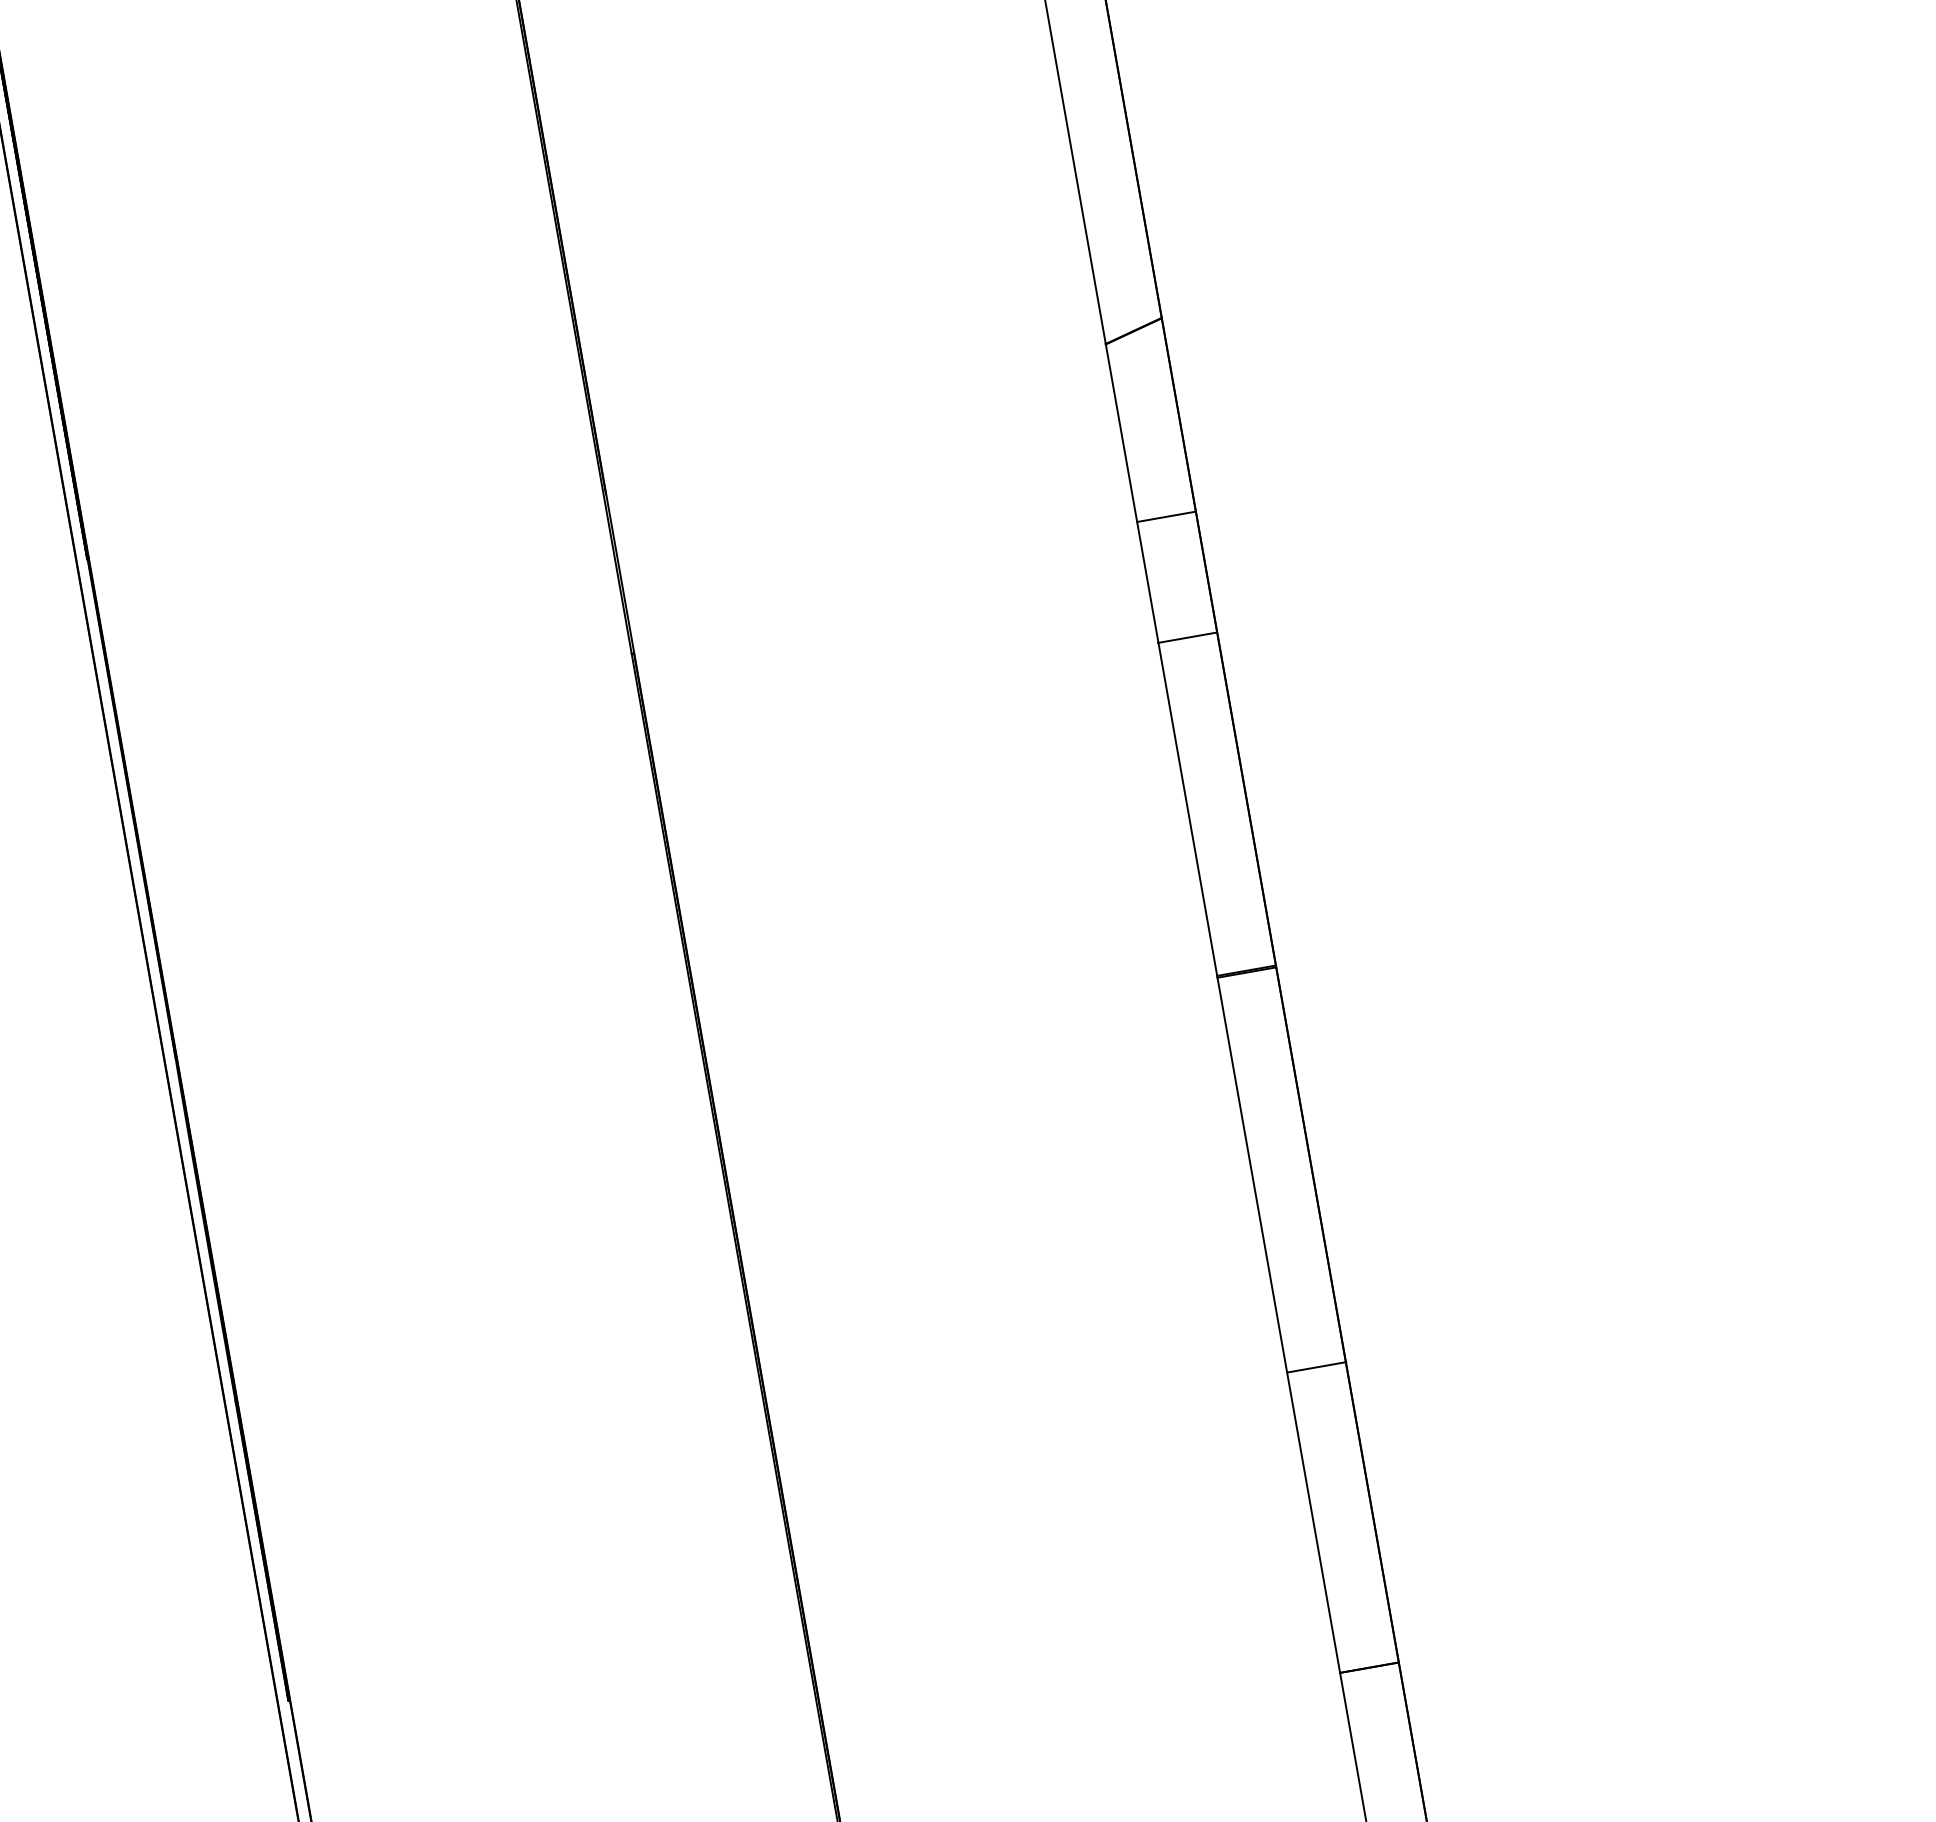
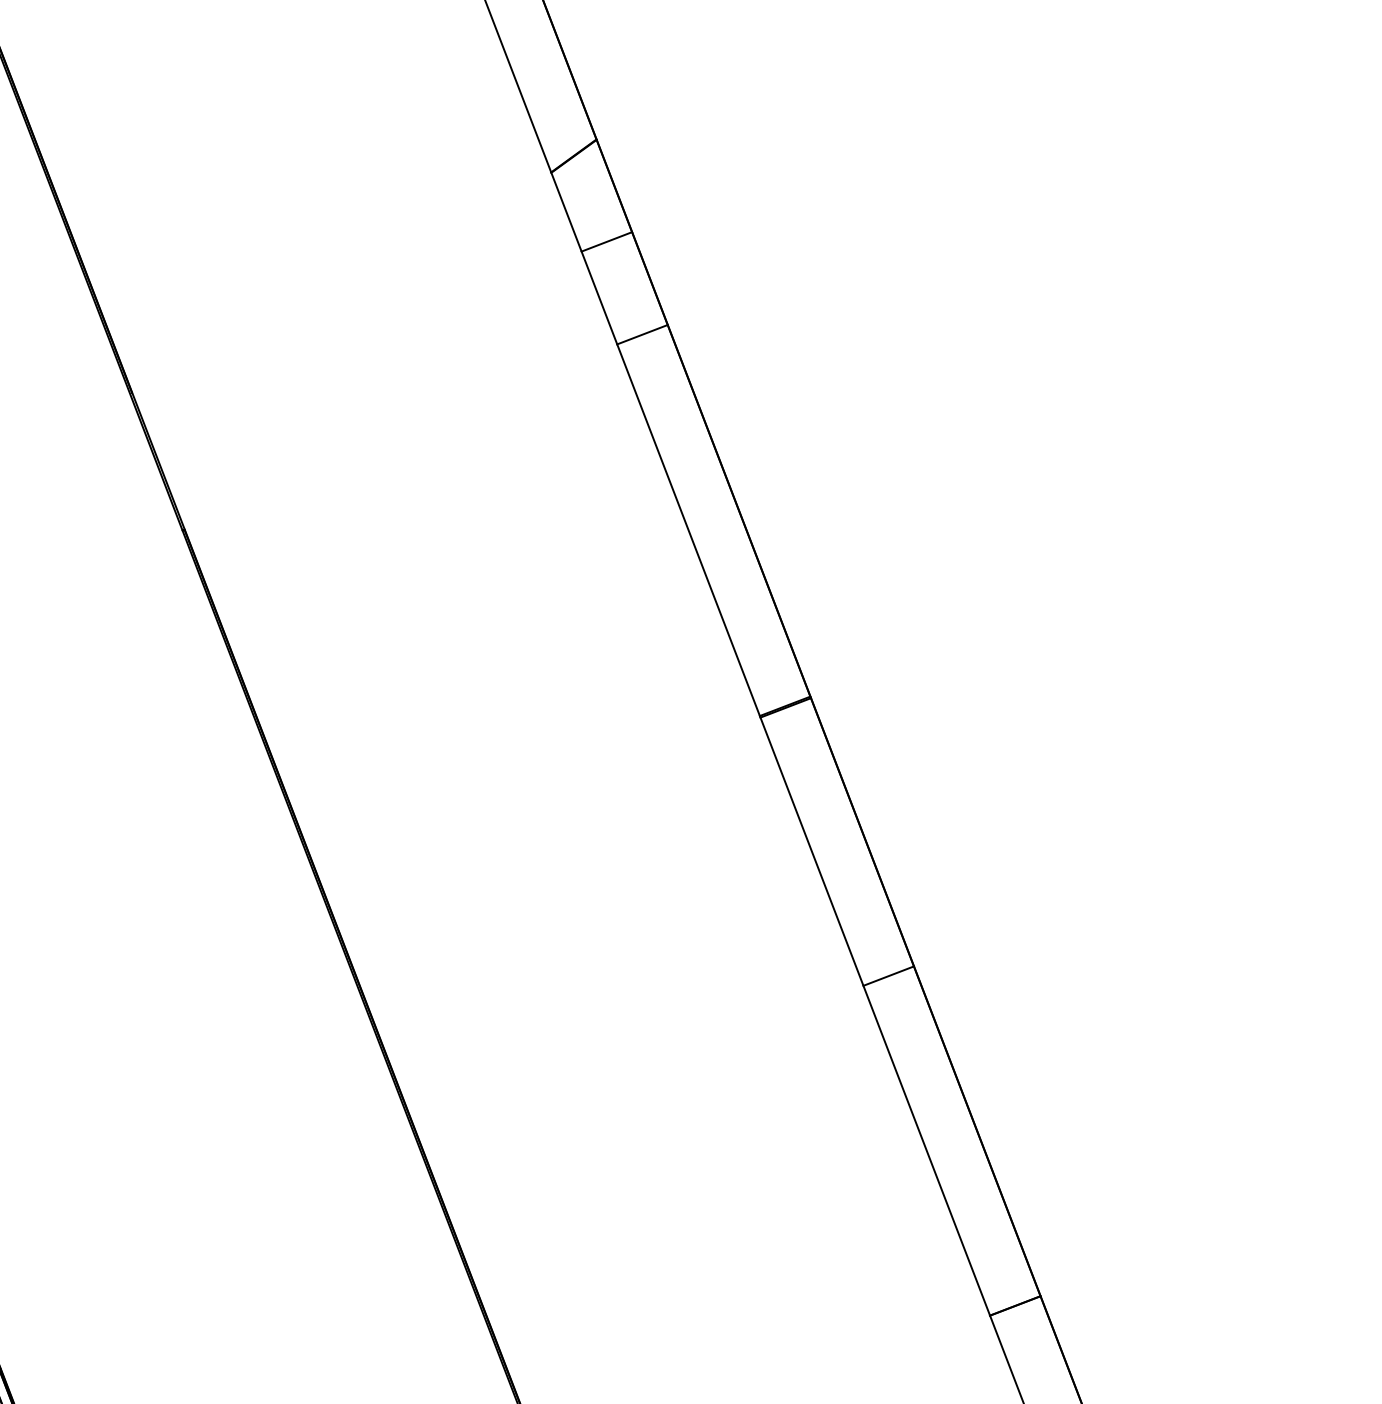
line: (1166, 516) -> (606, 241), moved
line: (1187, 637) -> (642, 334), moved
line: (1316, 1367) -> (888, 976), moved

